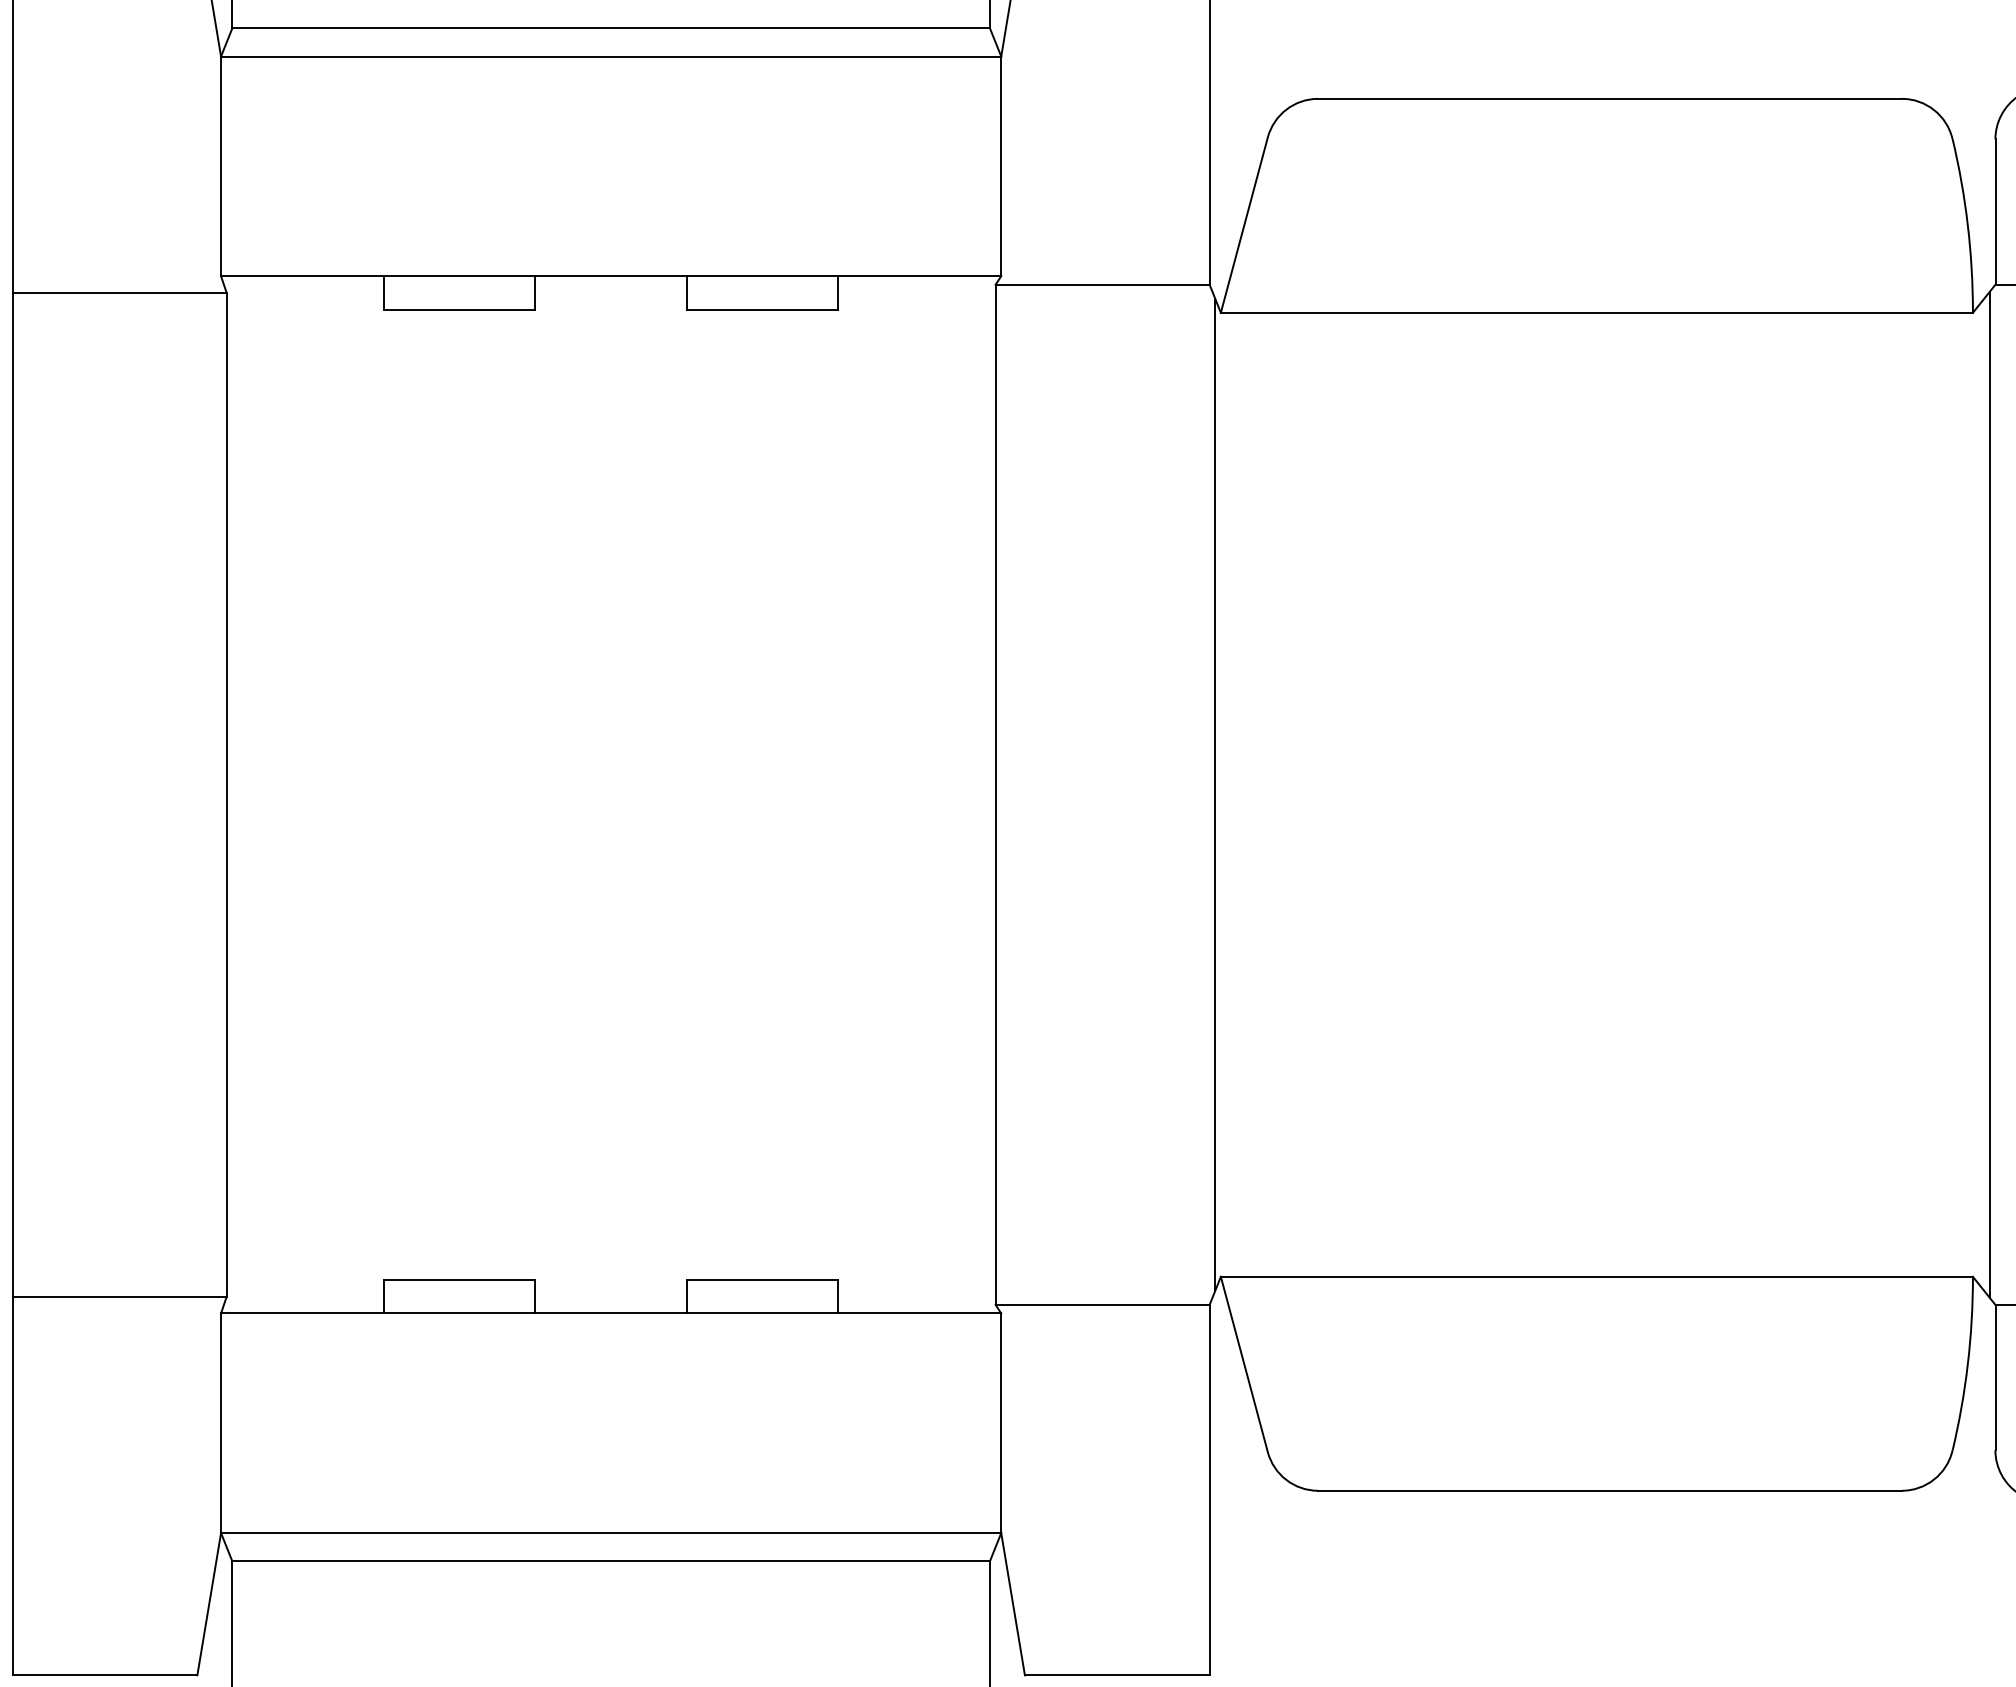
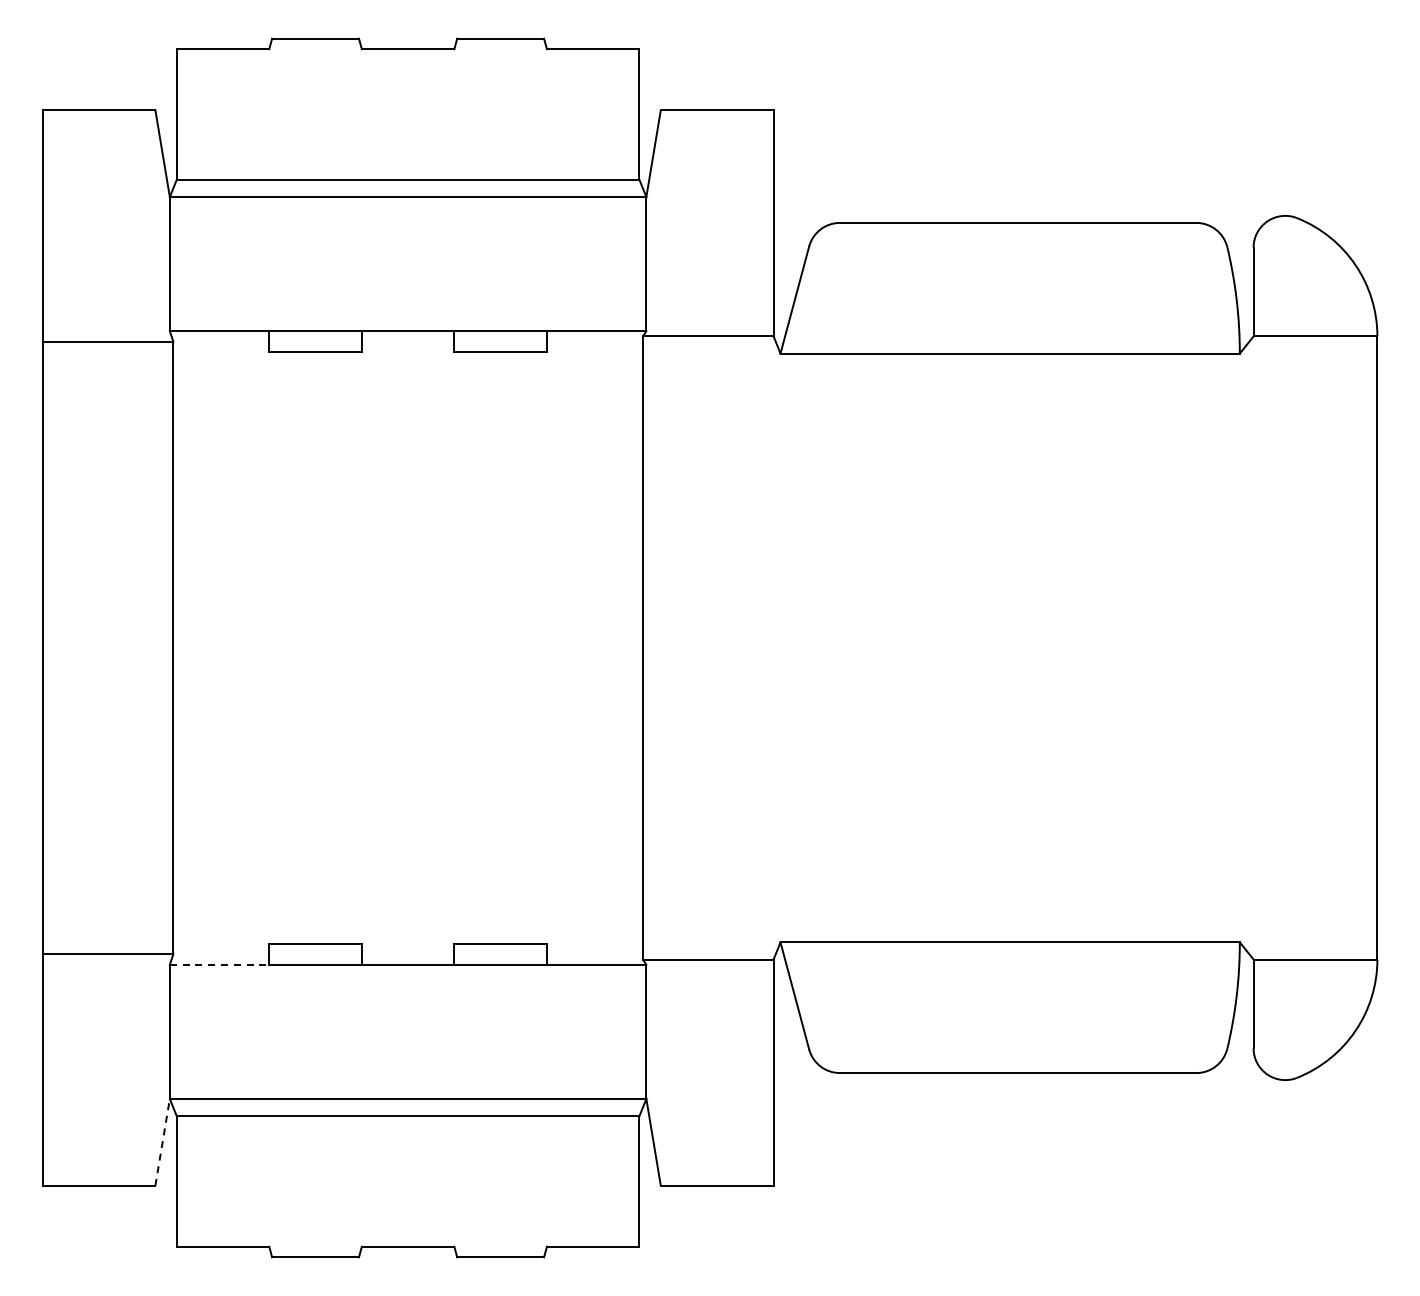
line: (1215, 794) -> (777, 647), removed
line: (1990, 794) -> (1250, 647), removed
line: (302, 1313) -> (219, 964), solid -> dashed
line: (209, 1602) -> (162, 1141), solid -> dashed

